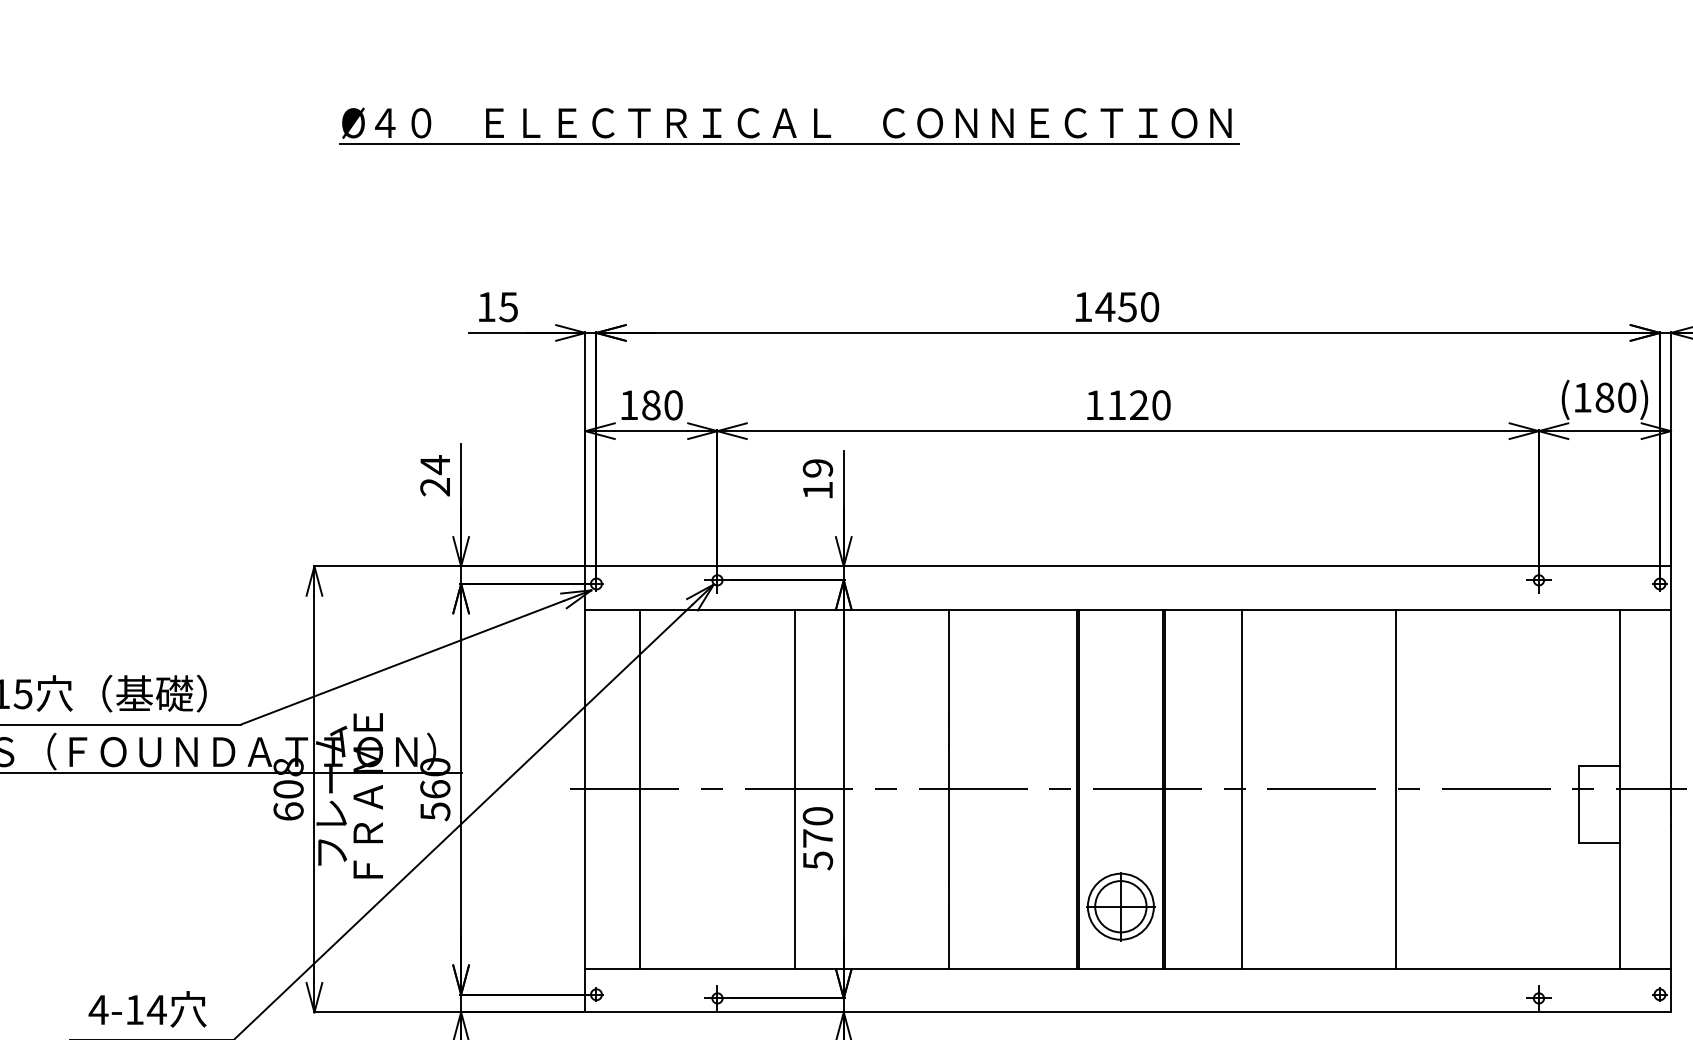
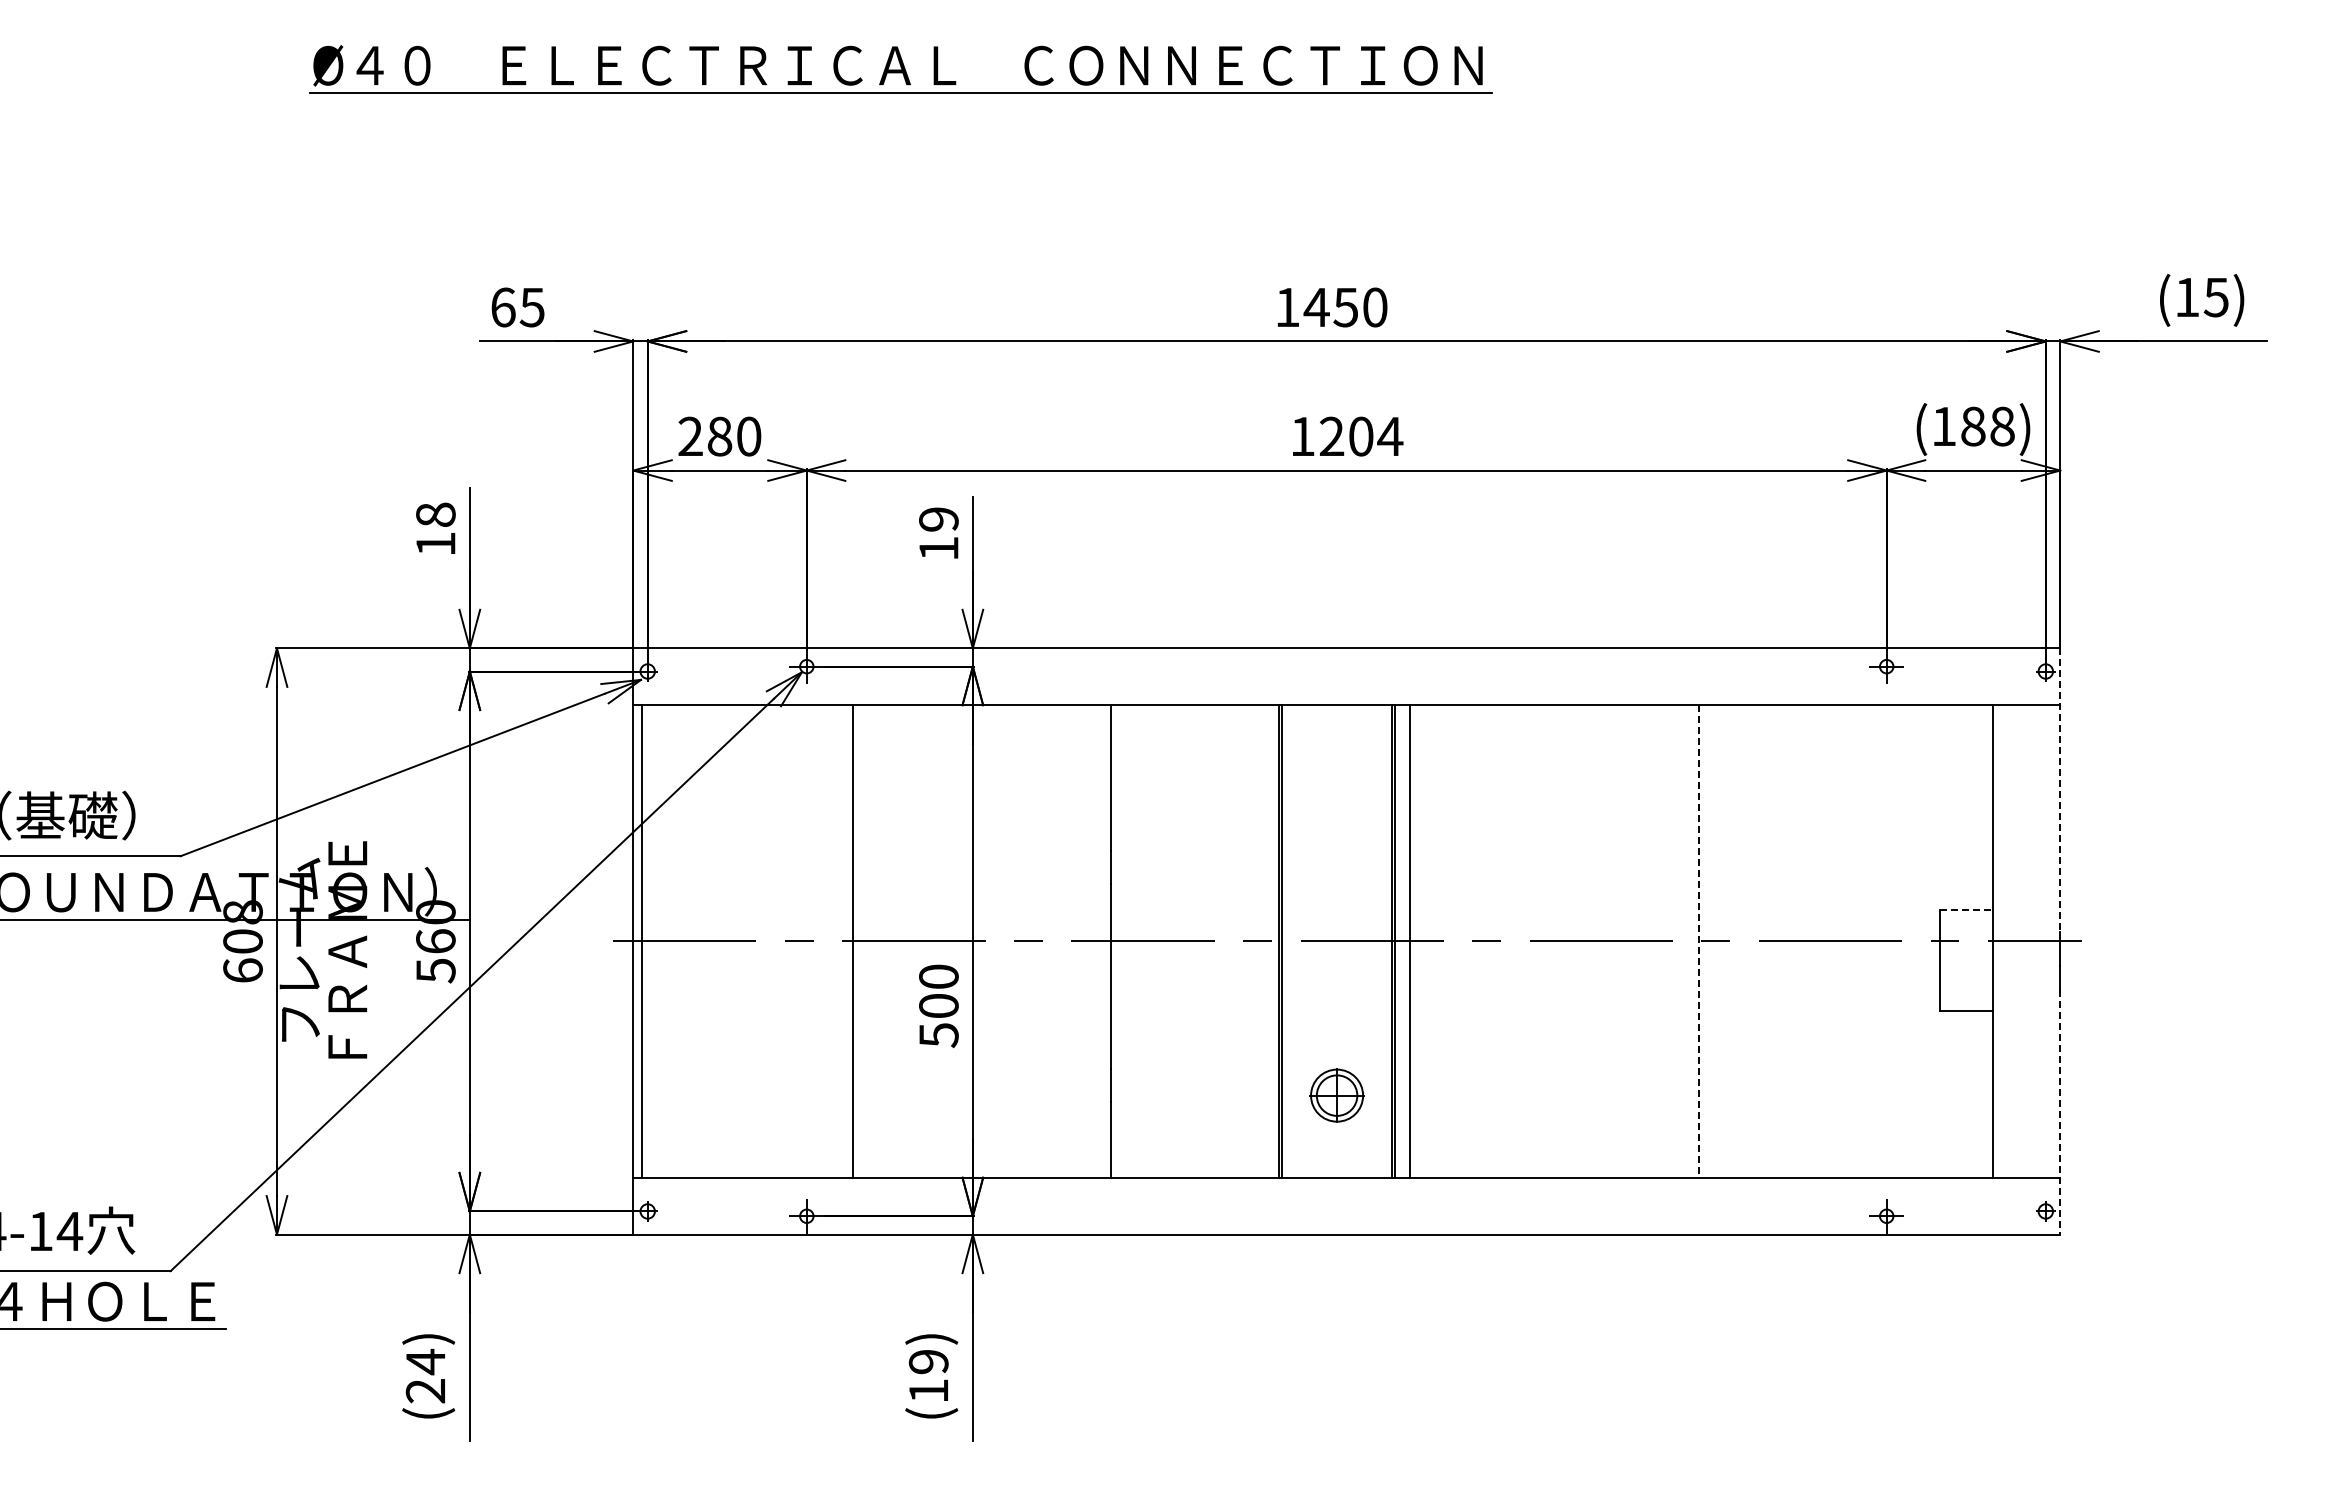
text: (486, 307) -> (503, 307), 15 -> 65
text: (1627, 397) -> (2002, 426), (180) -> (188)
text: (629, 404) -> (690, 435), 180 -> 280
text: (1139, 405) -> (1361, 436), 1120 -> 1204
text: (435, 475) -> (435, 529), 24 -> 18
line: (1671, 674) -> (2060, 790), solid -> dashed
line: (1599, 765) -> (1966, 910), solid -> dashed
line: (640, 789) -> (641, 941), moved
line: (794, 789) -> (853, 941), moved
line: (1242, 789) -> (1410, 941), moved
line: (1395, 789) -> (1698, 941), solid -> dashed
text: (817, 838) -> (938, 1005), 570 -> 500
part: (1120, 906) -> (1336, 1095), size x0.6
line: (1671, 919) -> (2060, 1112), solid -> dashed

